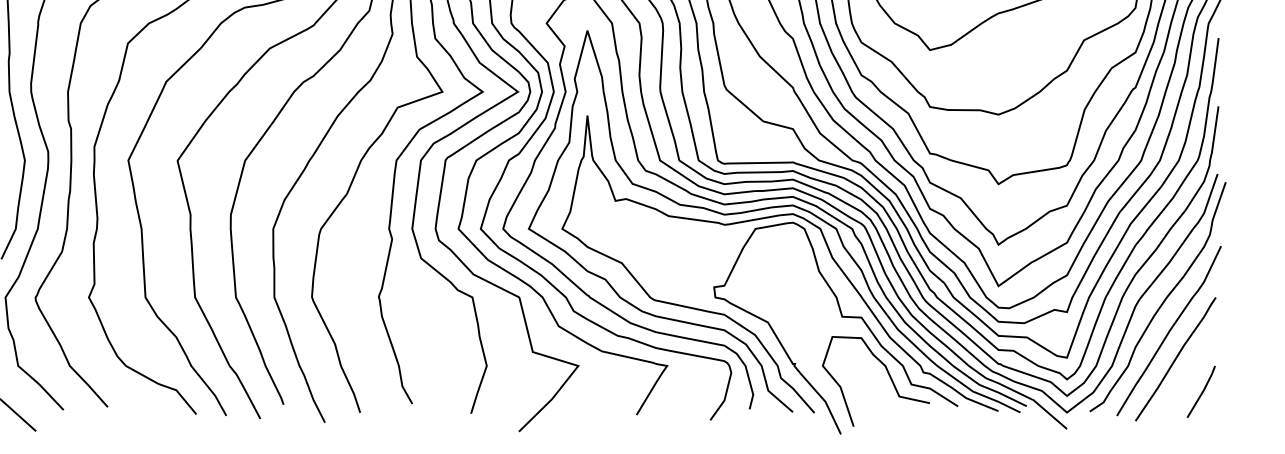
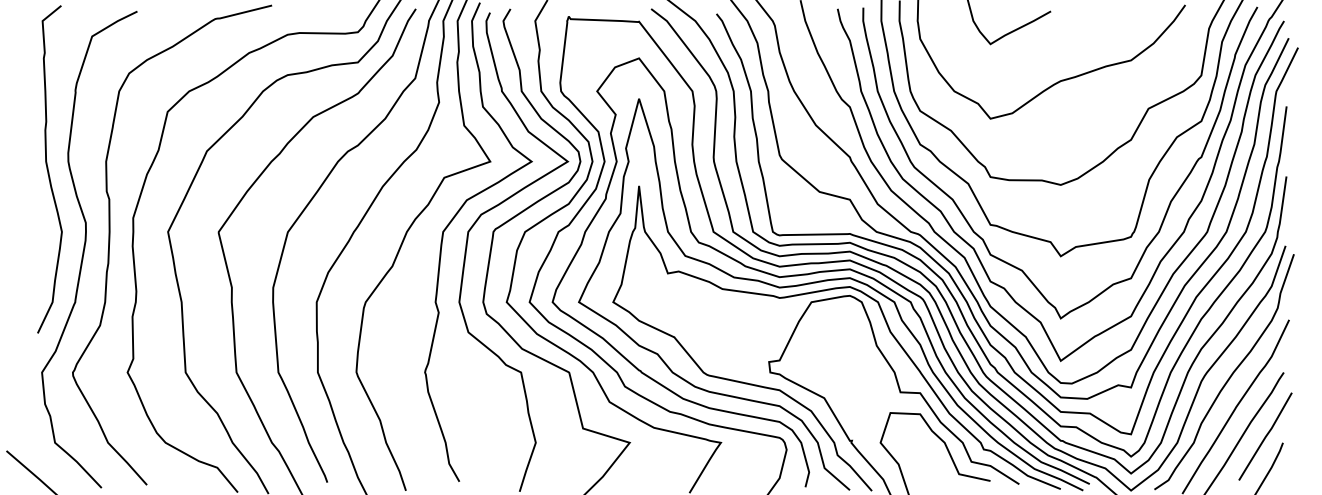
curve: (1198, 359) -> (1265, 436), added

